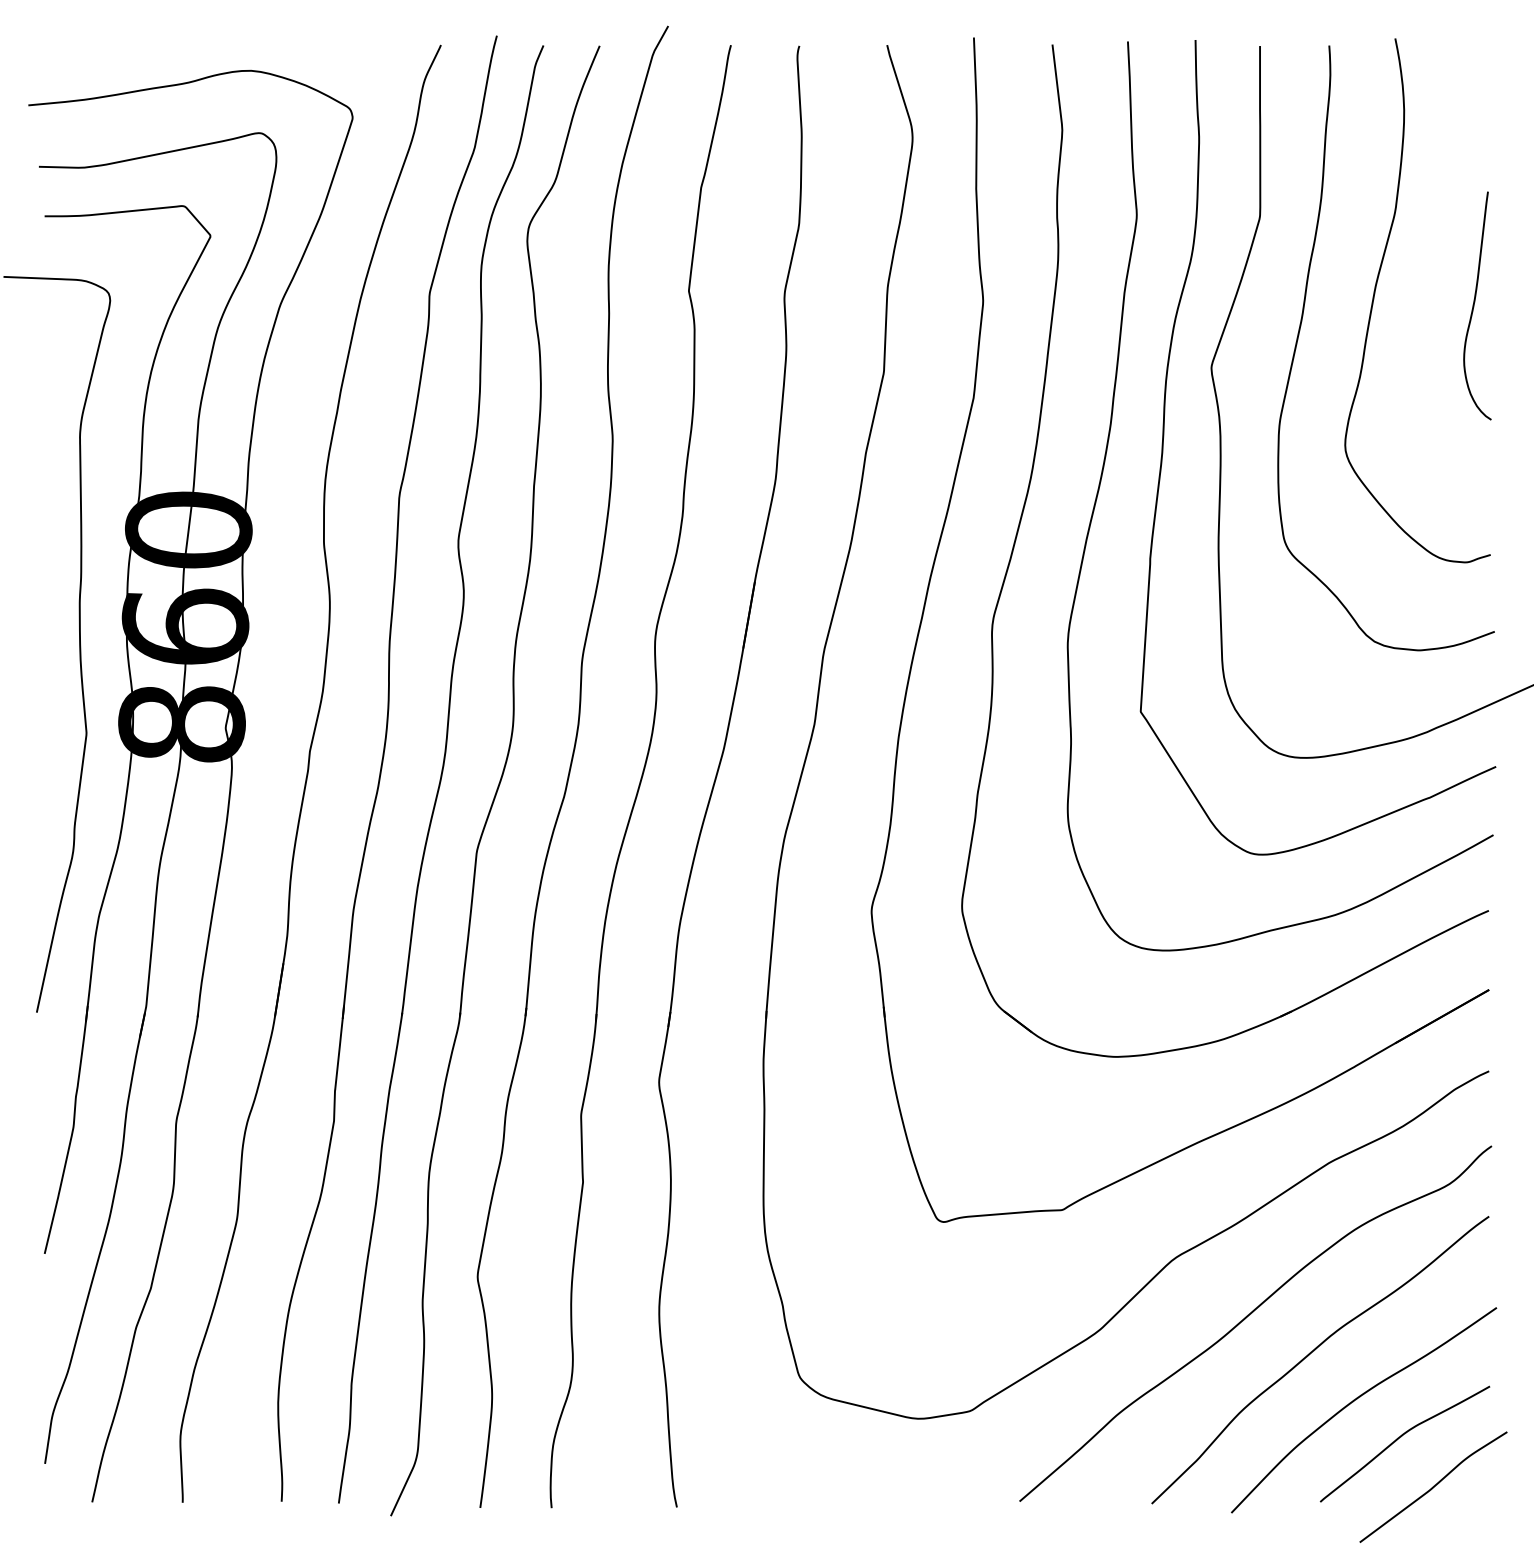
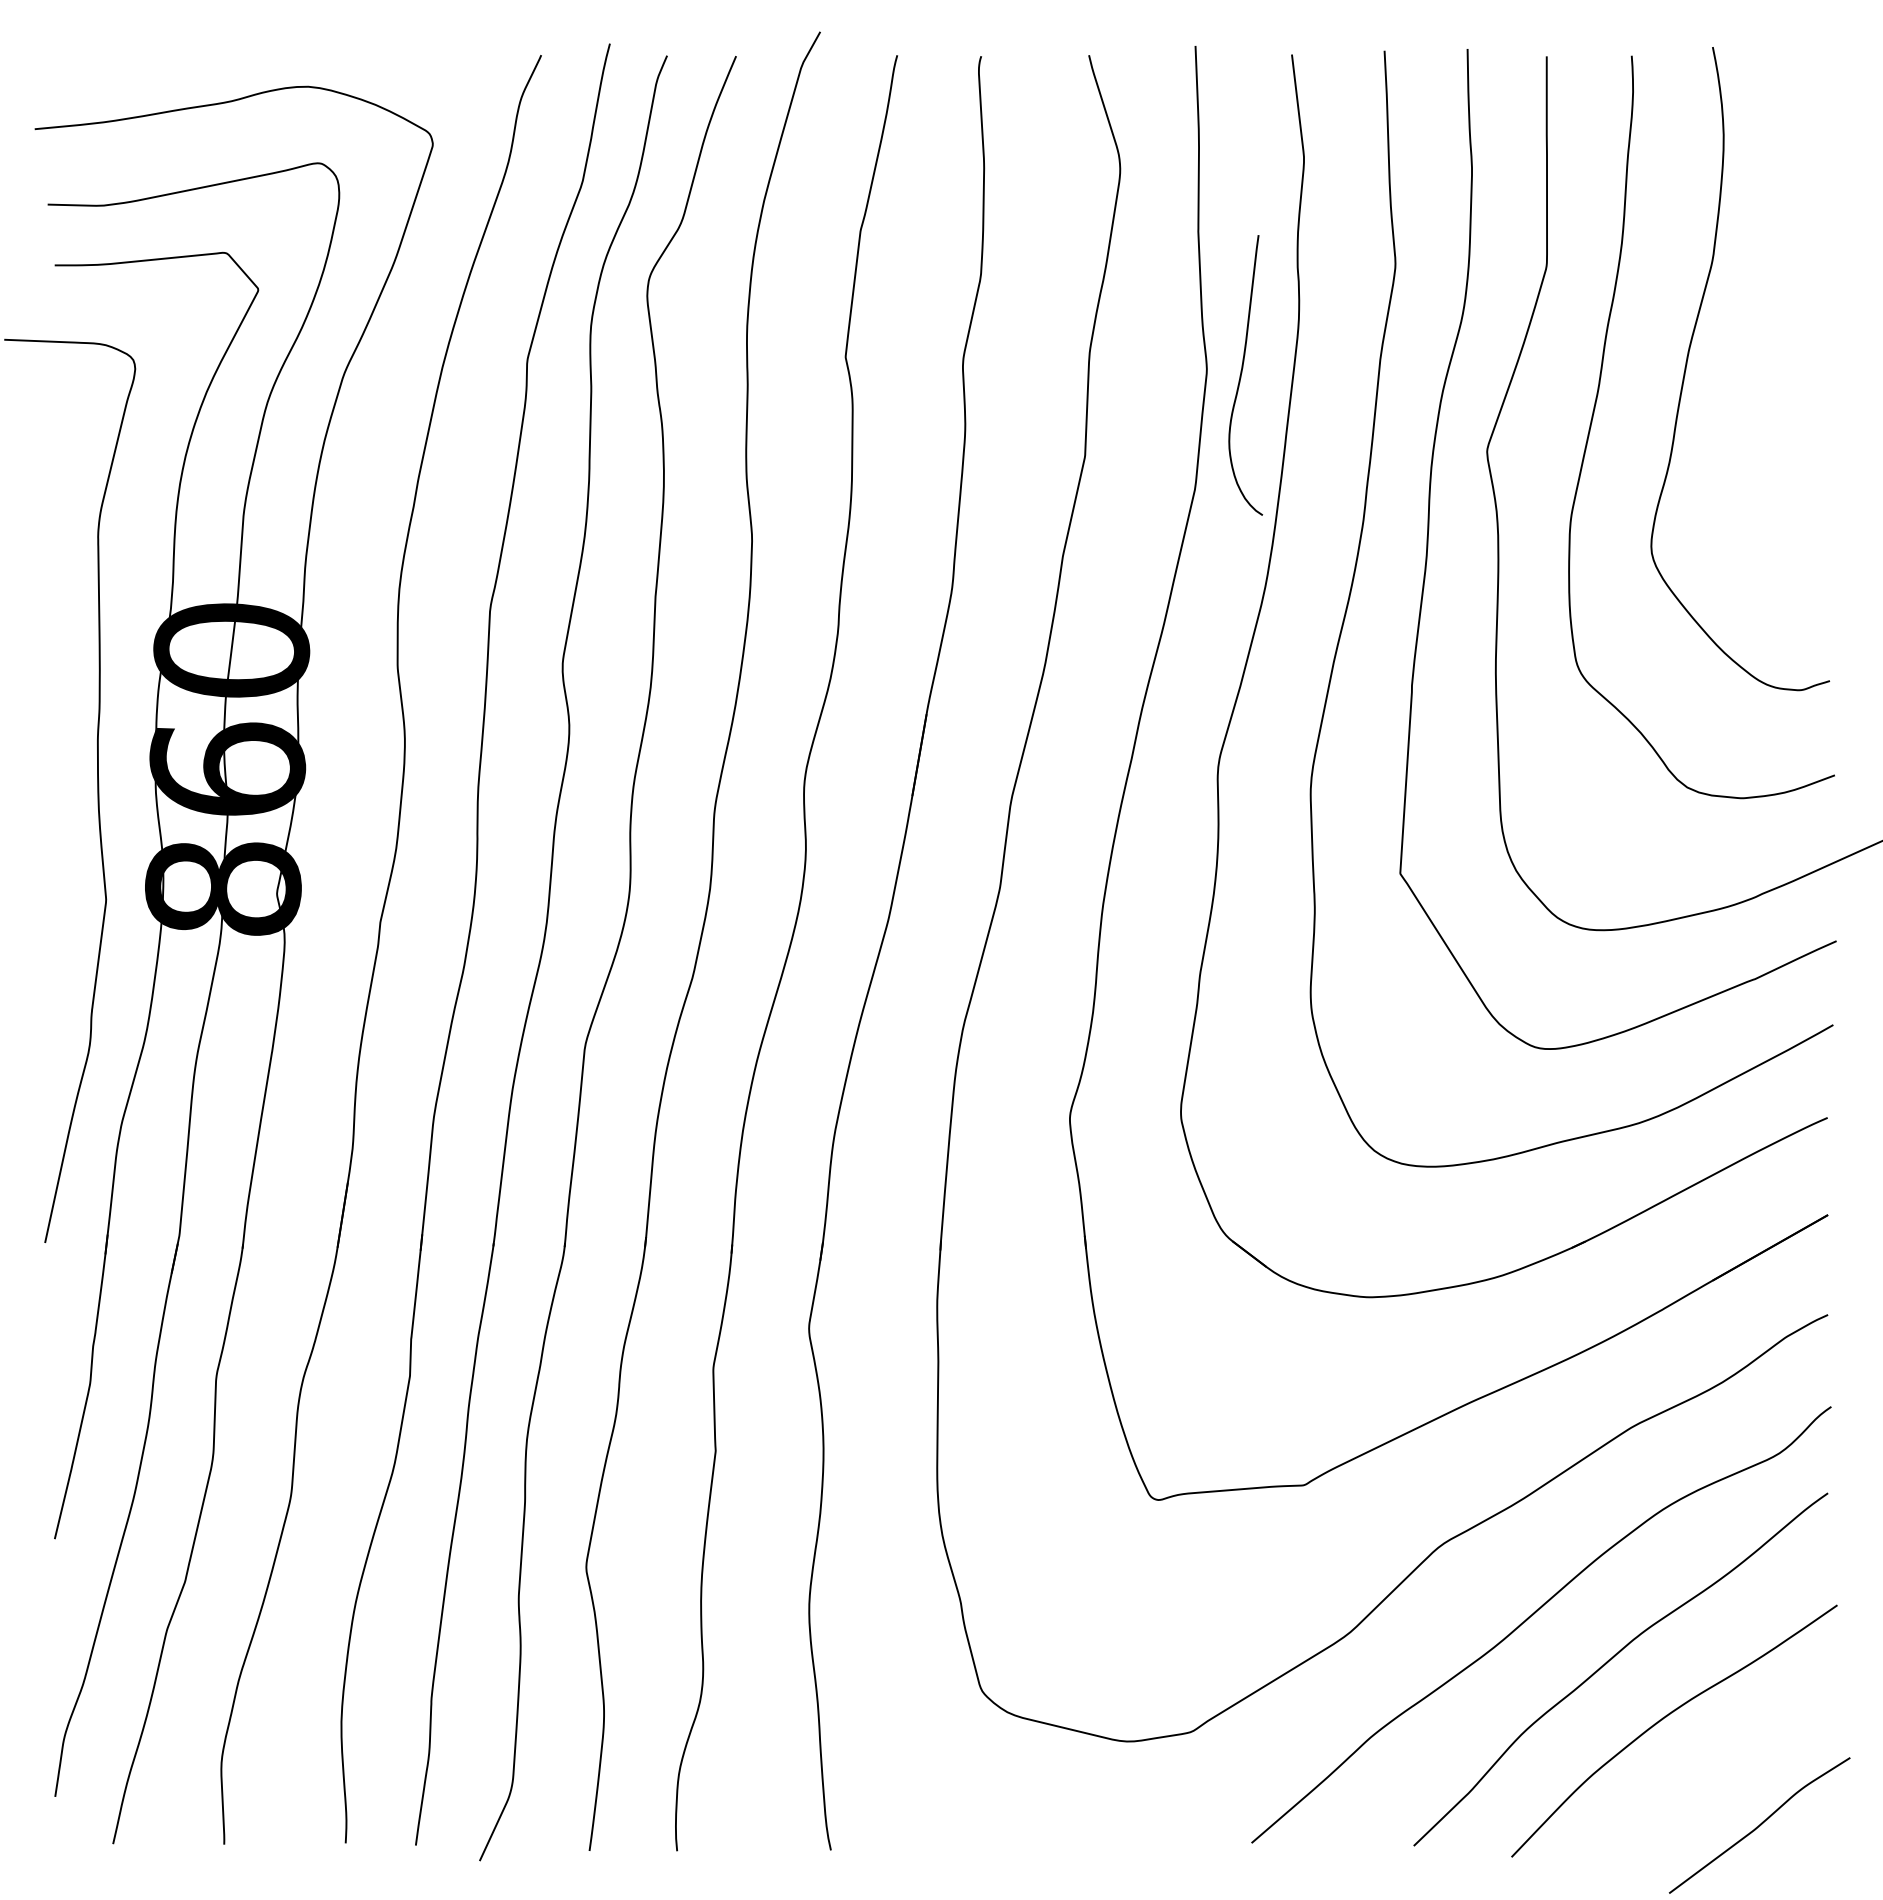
curve: (1474, 304) -> (1242, 373), moved
curve: (1399, 1438) -> (1718, 1765), removed

